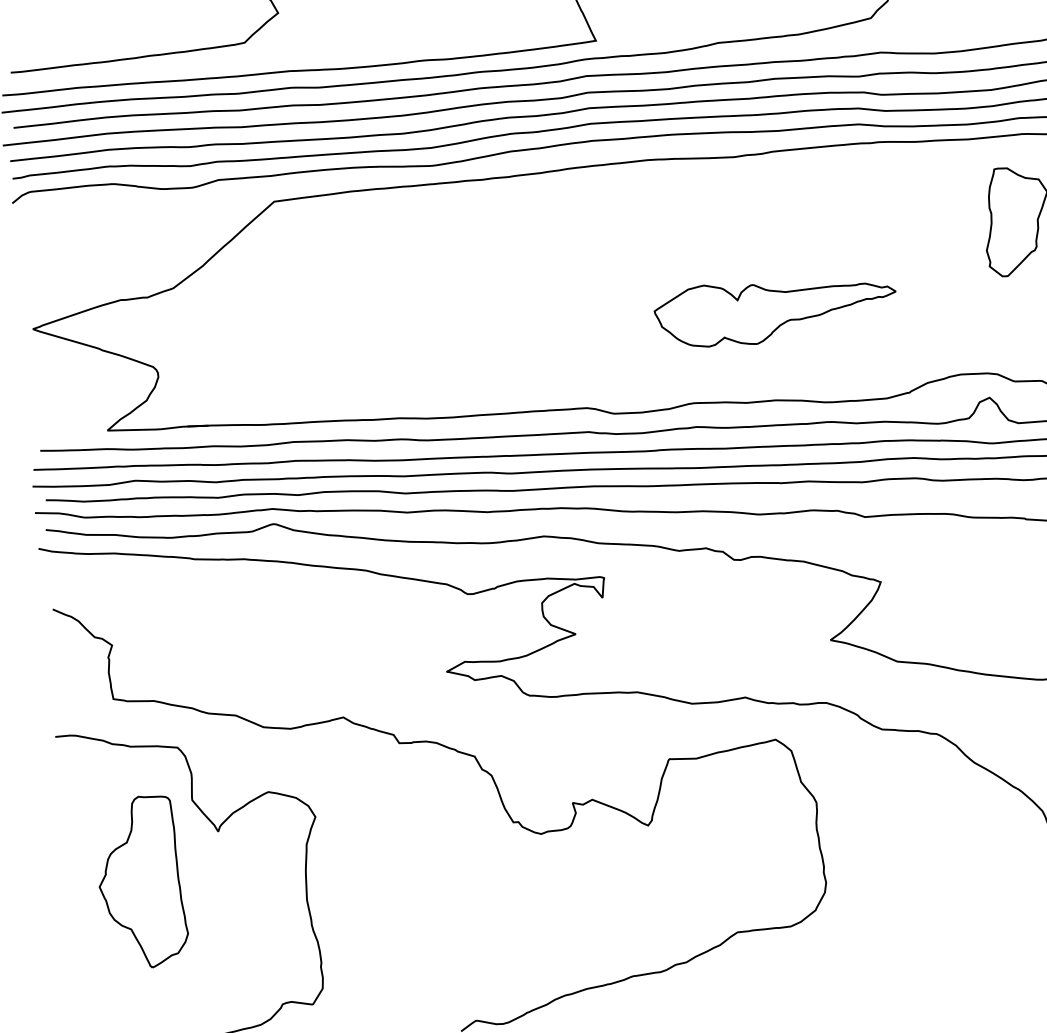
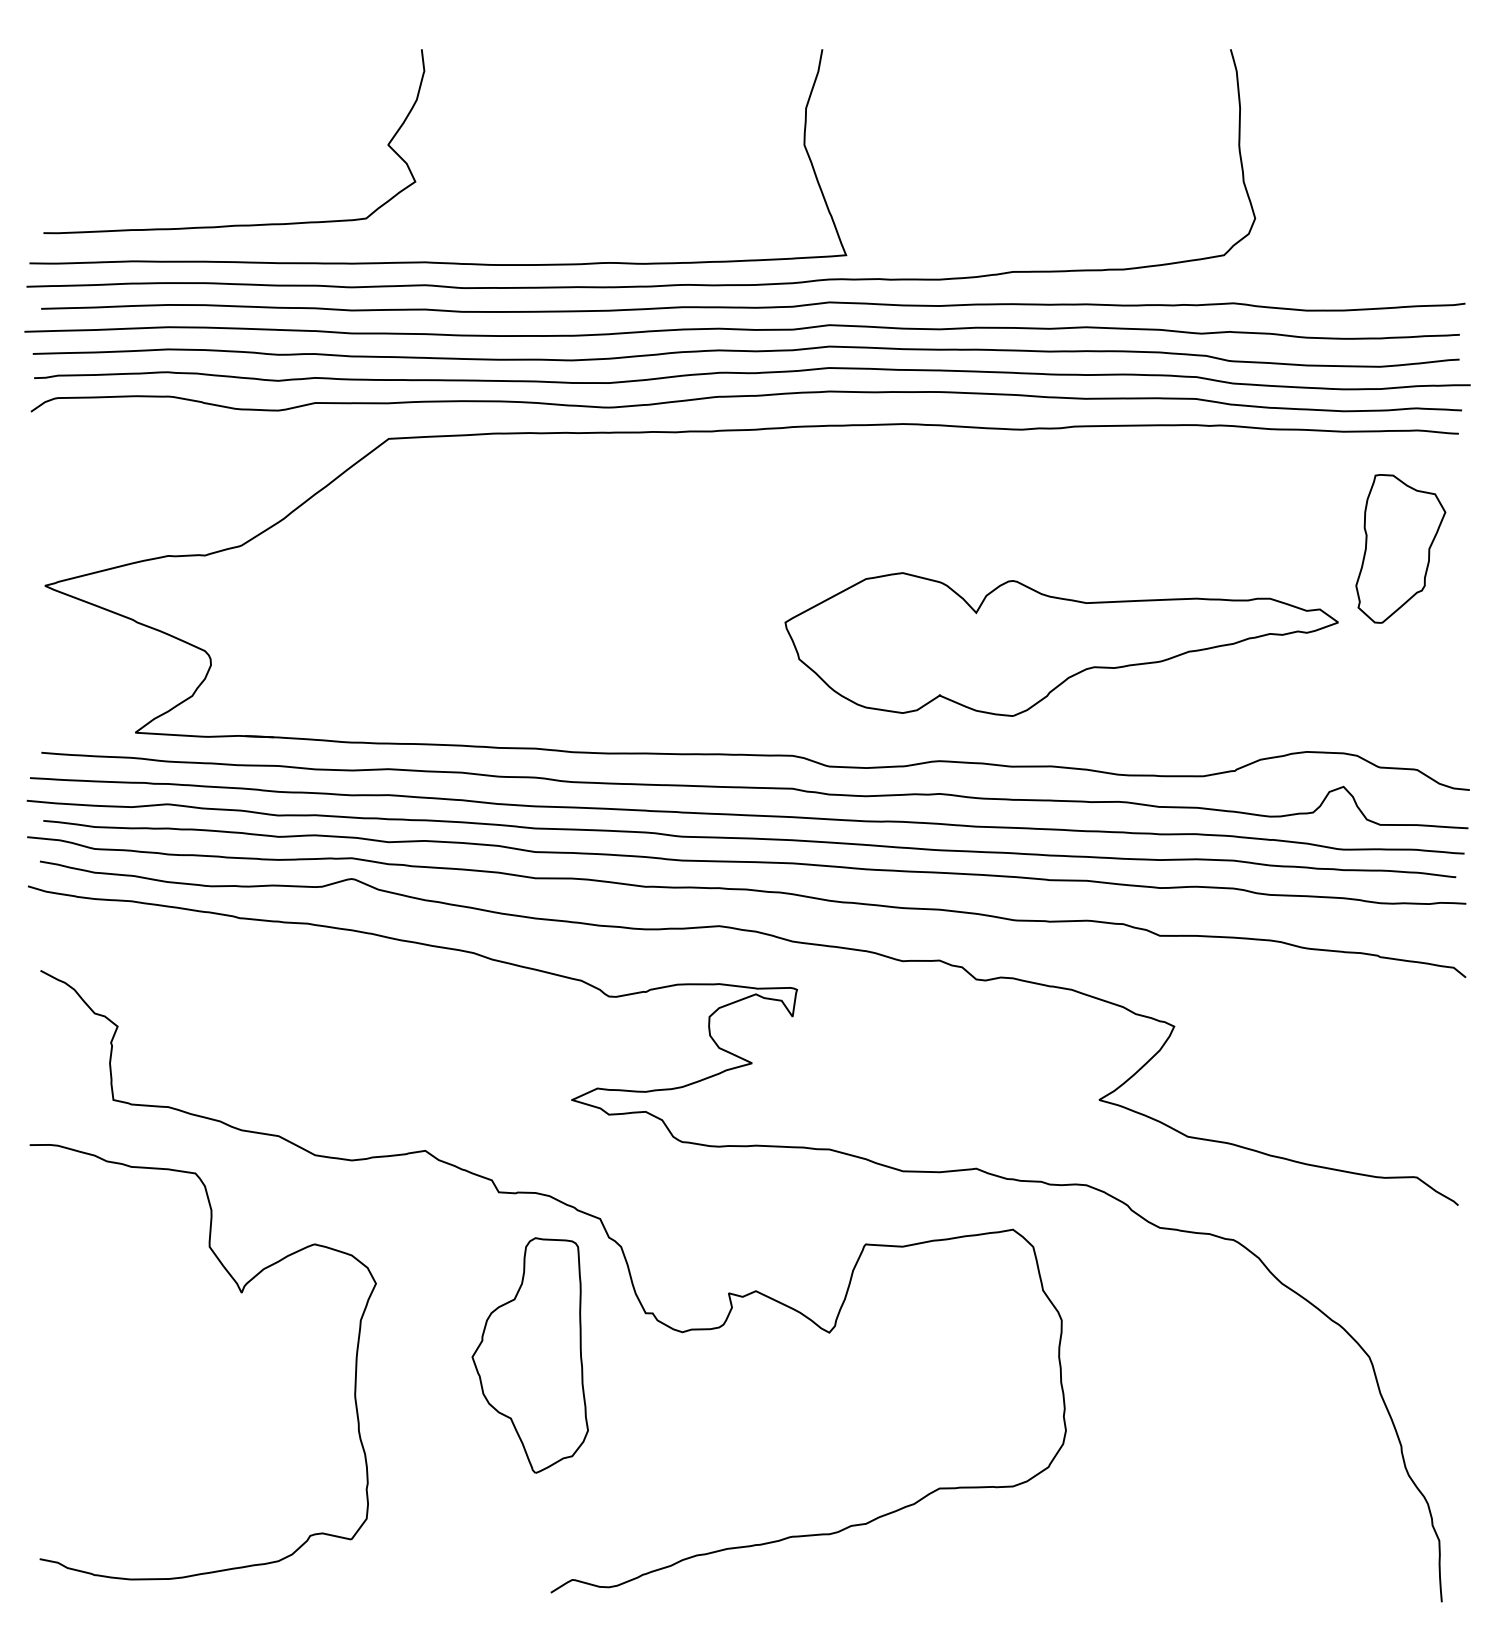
part: (775, 311) -> (1061, 644), size x1.67
part: (141, 882) -> (529, 1355), moved

